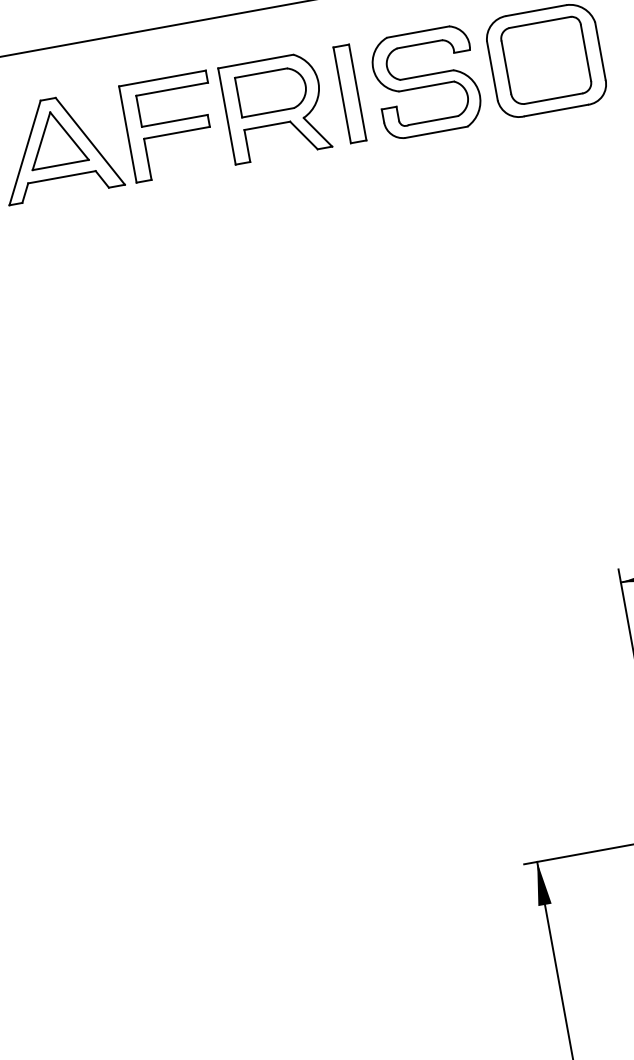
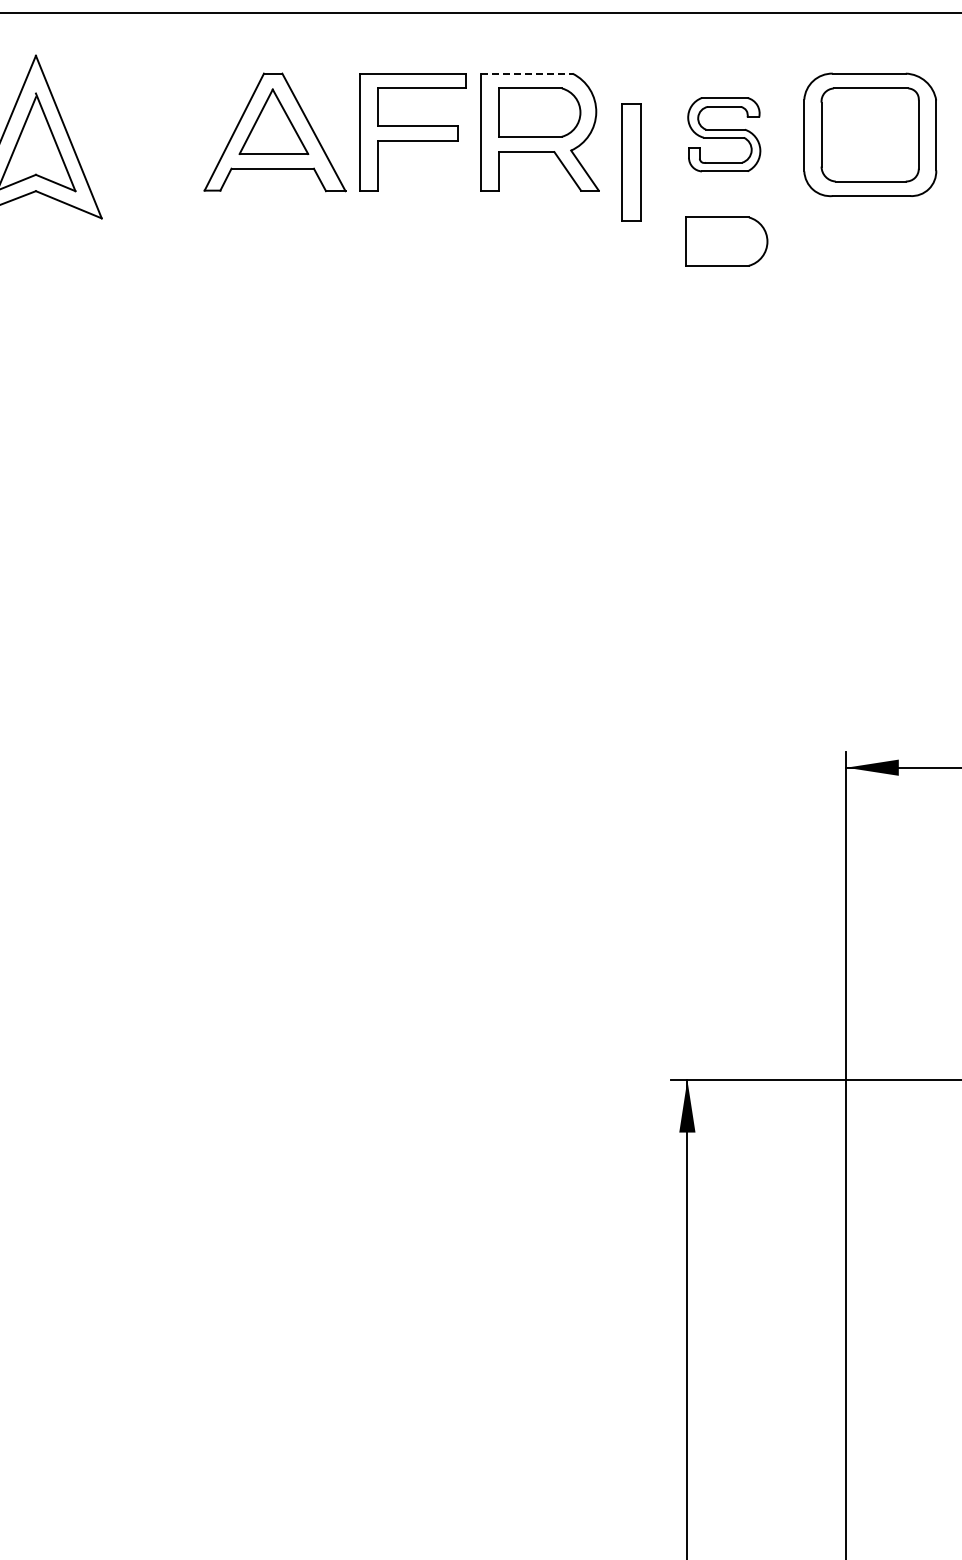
line: (255, 61) -> (526, 73), solid -> dashed
part: (426, 81) -> (724, 134), size x0.6
part: (350, 94) -> (631, 162), moved
part: (444, 169) -> (726, 241), added

